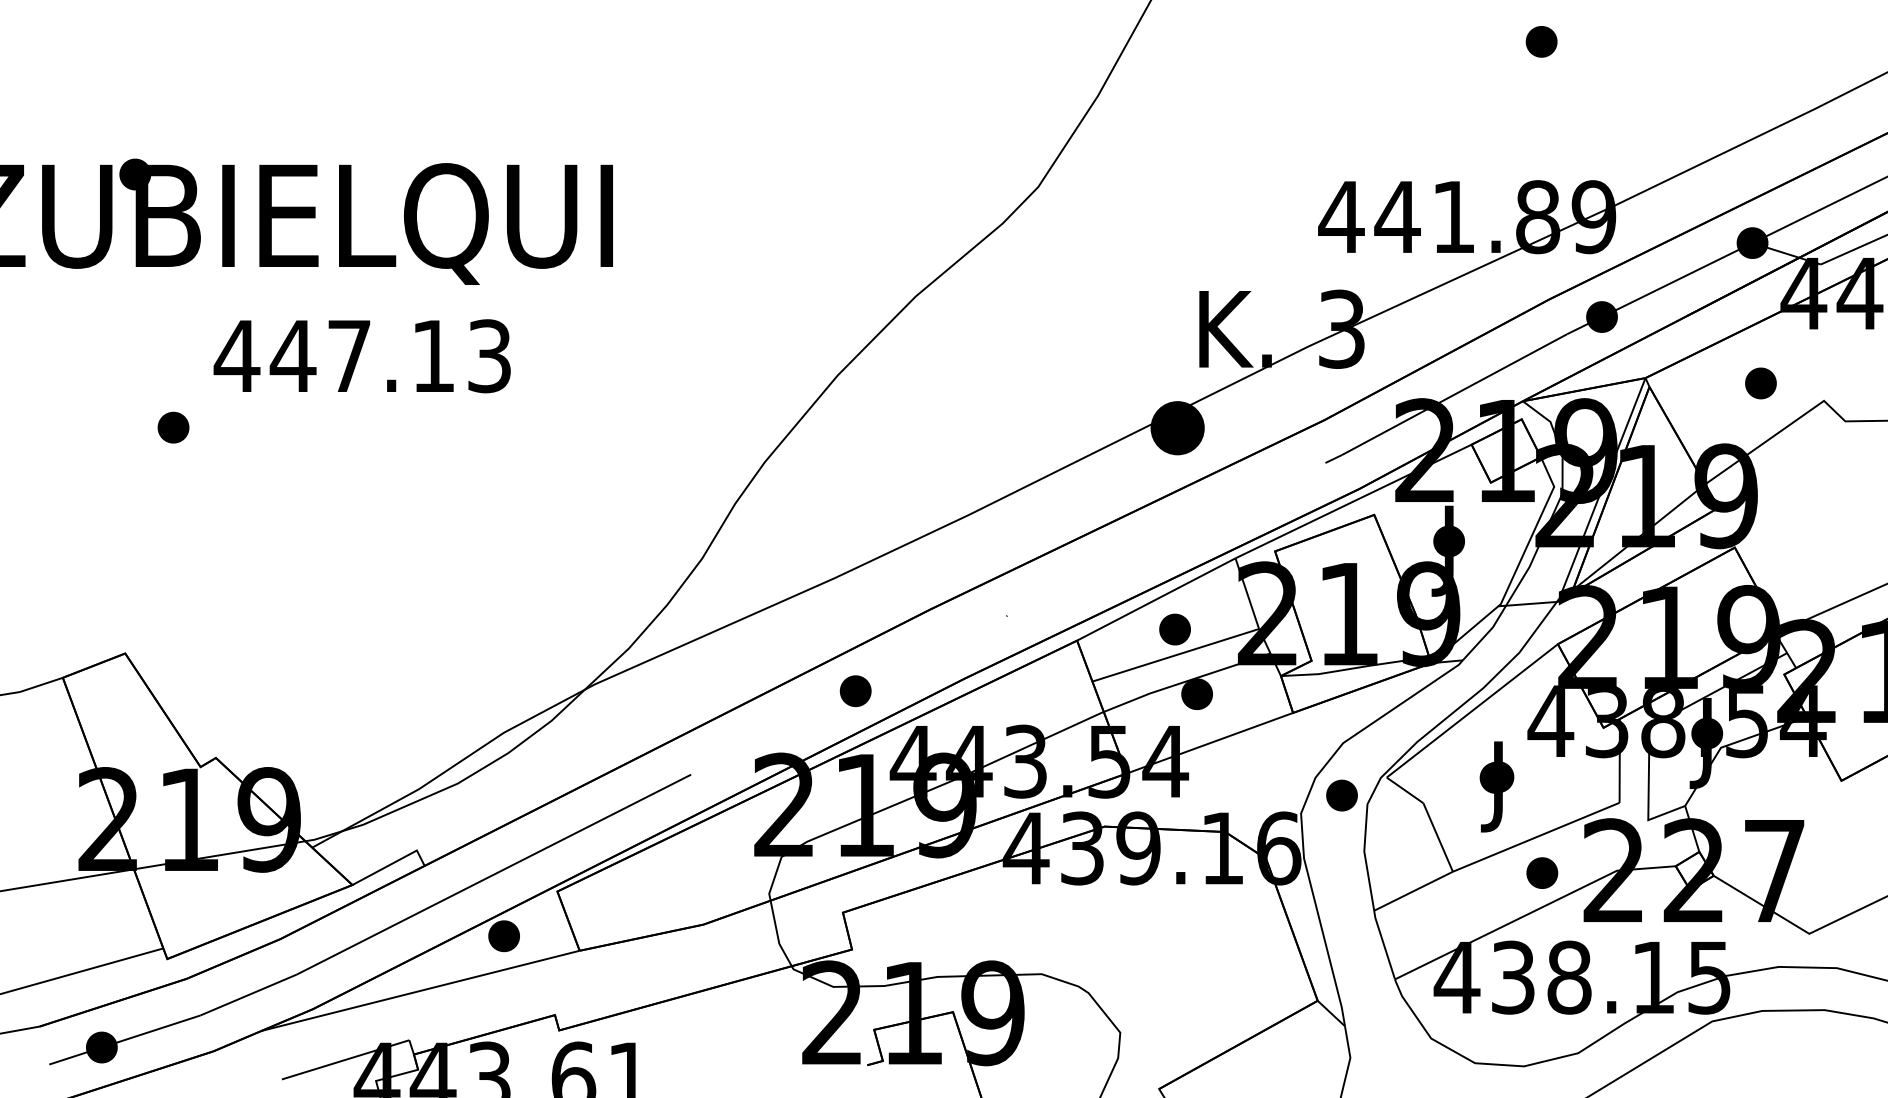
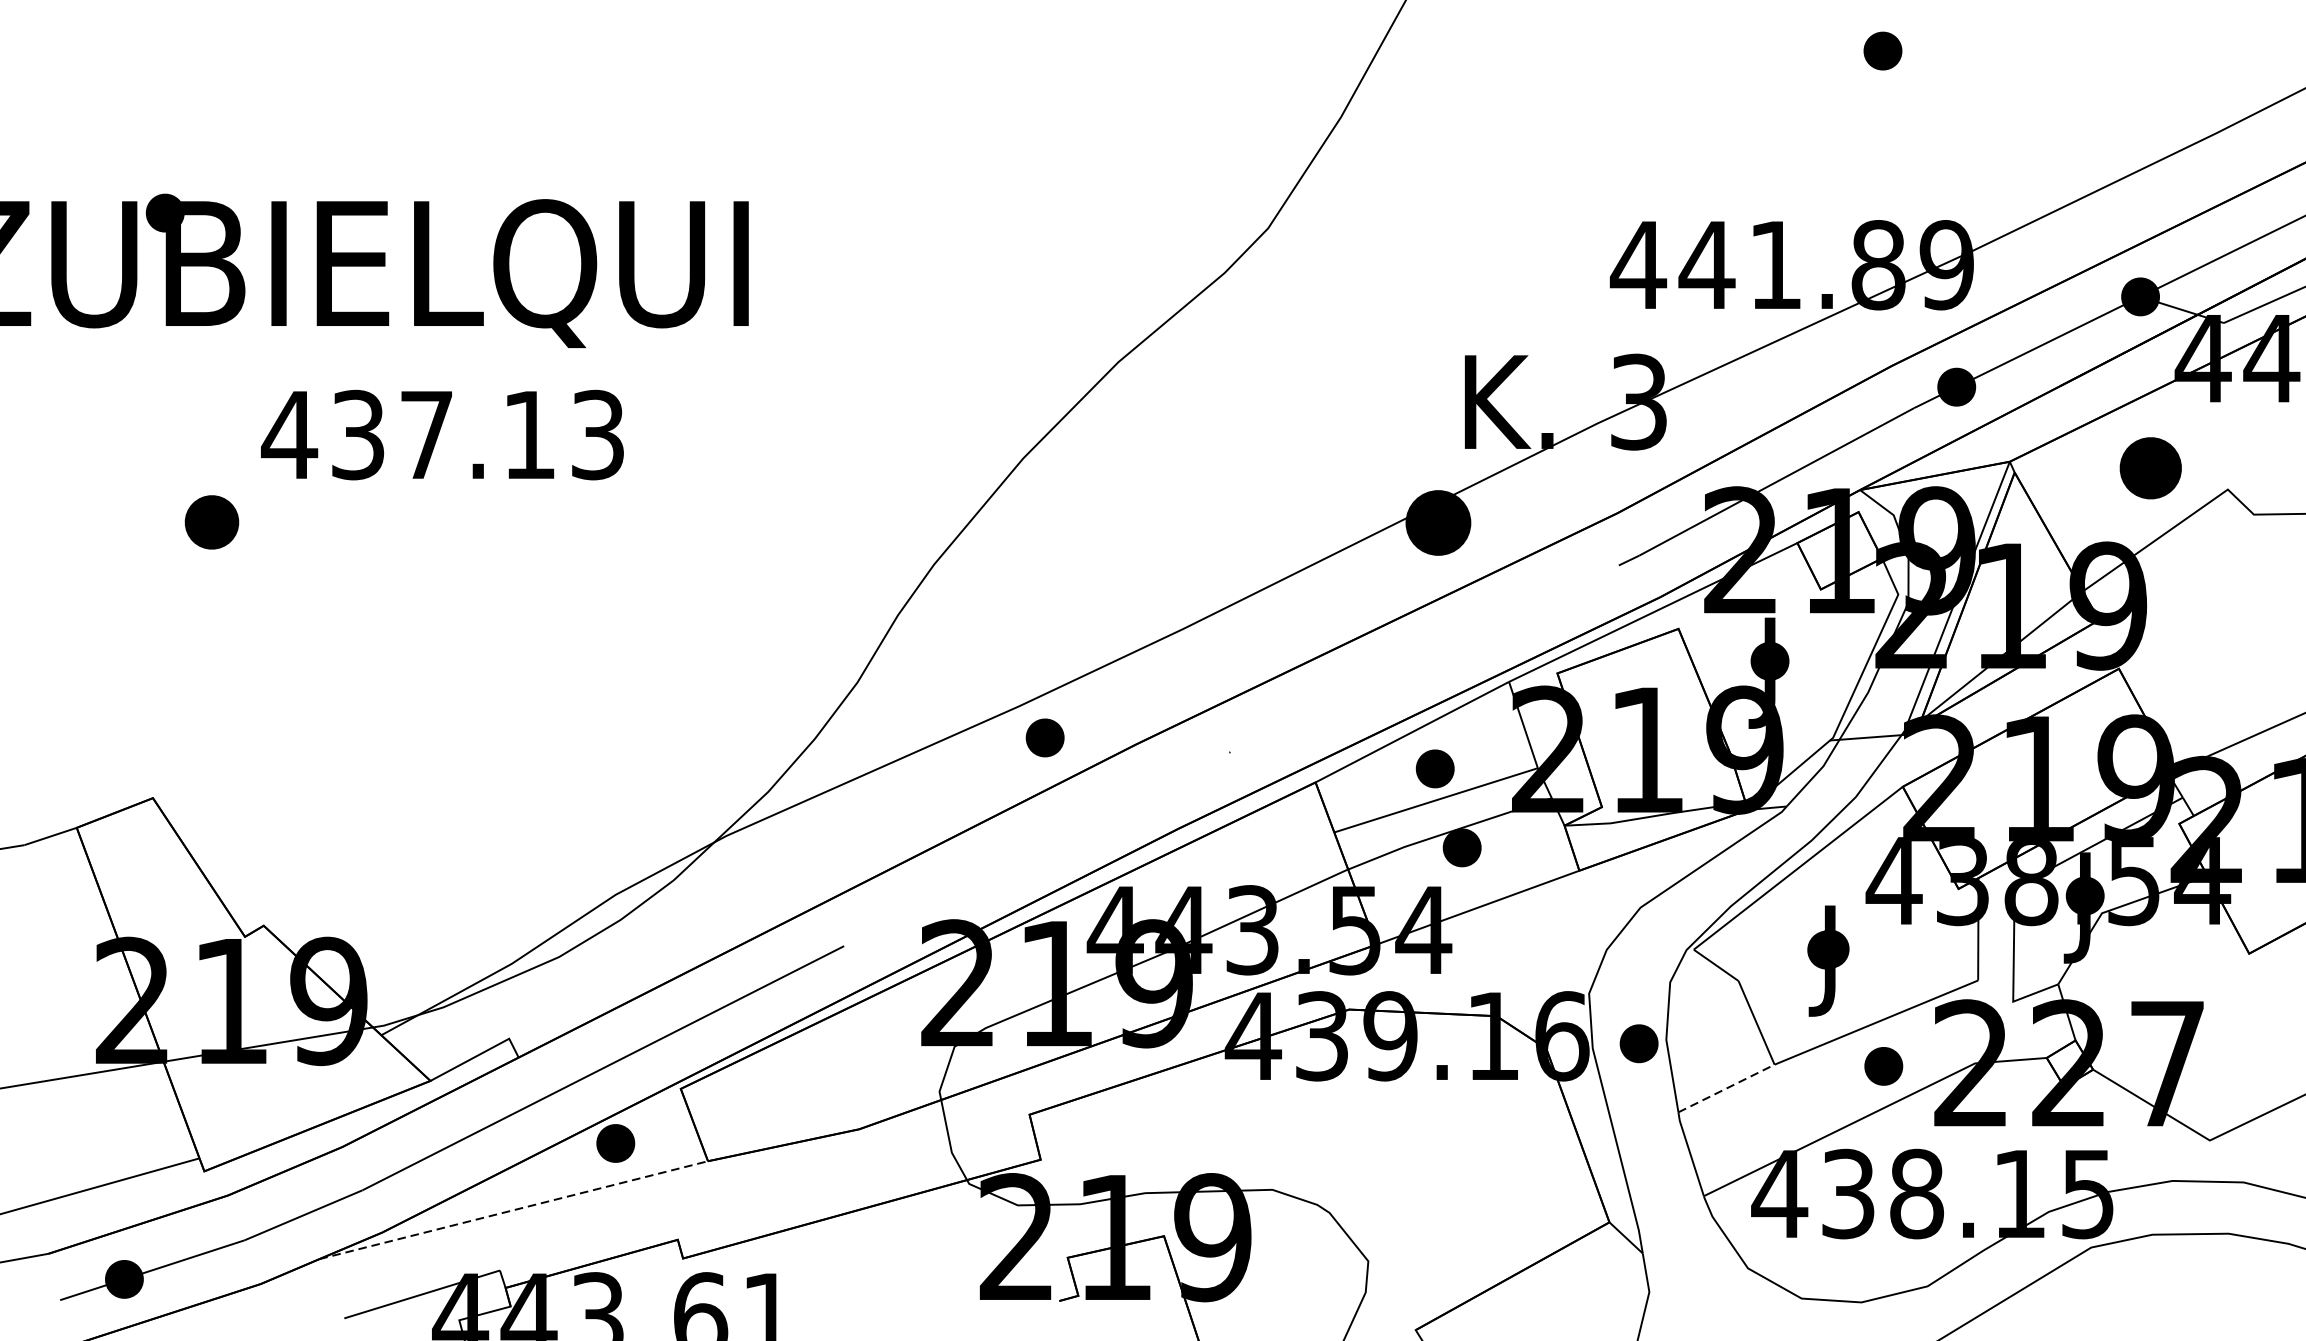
text: (292, 356) -> (357, 435), 447.13 -> 437.13
part: (1760, 383) -> (2150, 468), size x1.6
part: (173, 427) -> (211, 522), size x1.4
part: (855, 690) -> (1044, 737), moved
part: (1341, 795) -> (1638, 1043), moved
line: (1413, 891) -> (1726, 1088), solid -> dashed
line: (421, 990) -> (514, 1209), solid -> dashed

